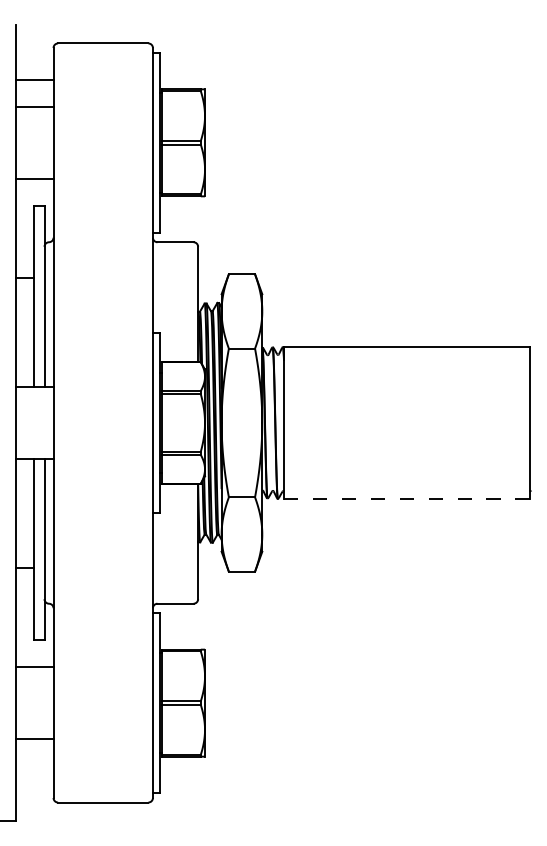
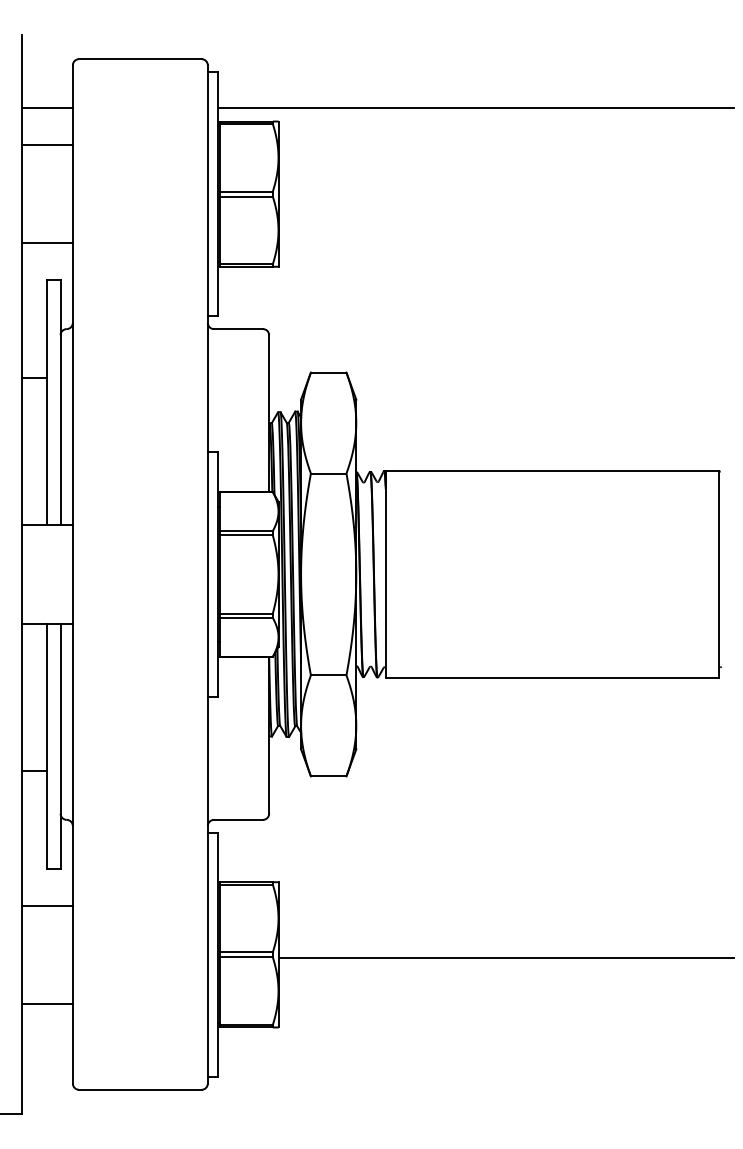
line: (350, 79) -> (476, 108), added
line: (406, 498) -> (552, 677), dashed -> solid
line: (372, 705) -> (505, 958), added

